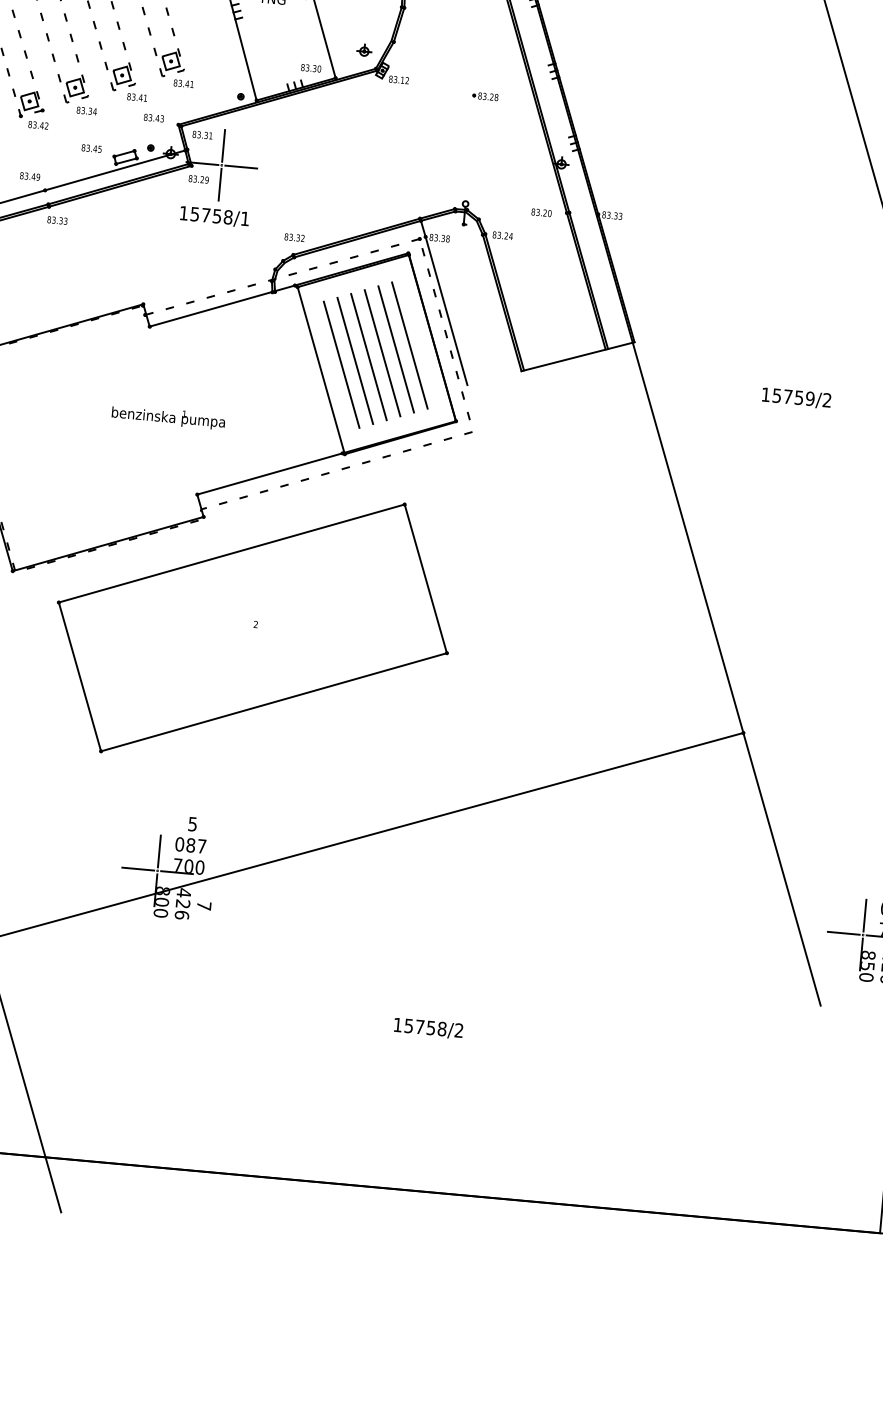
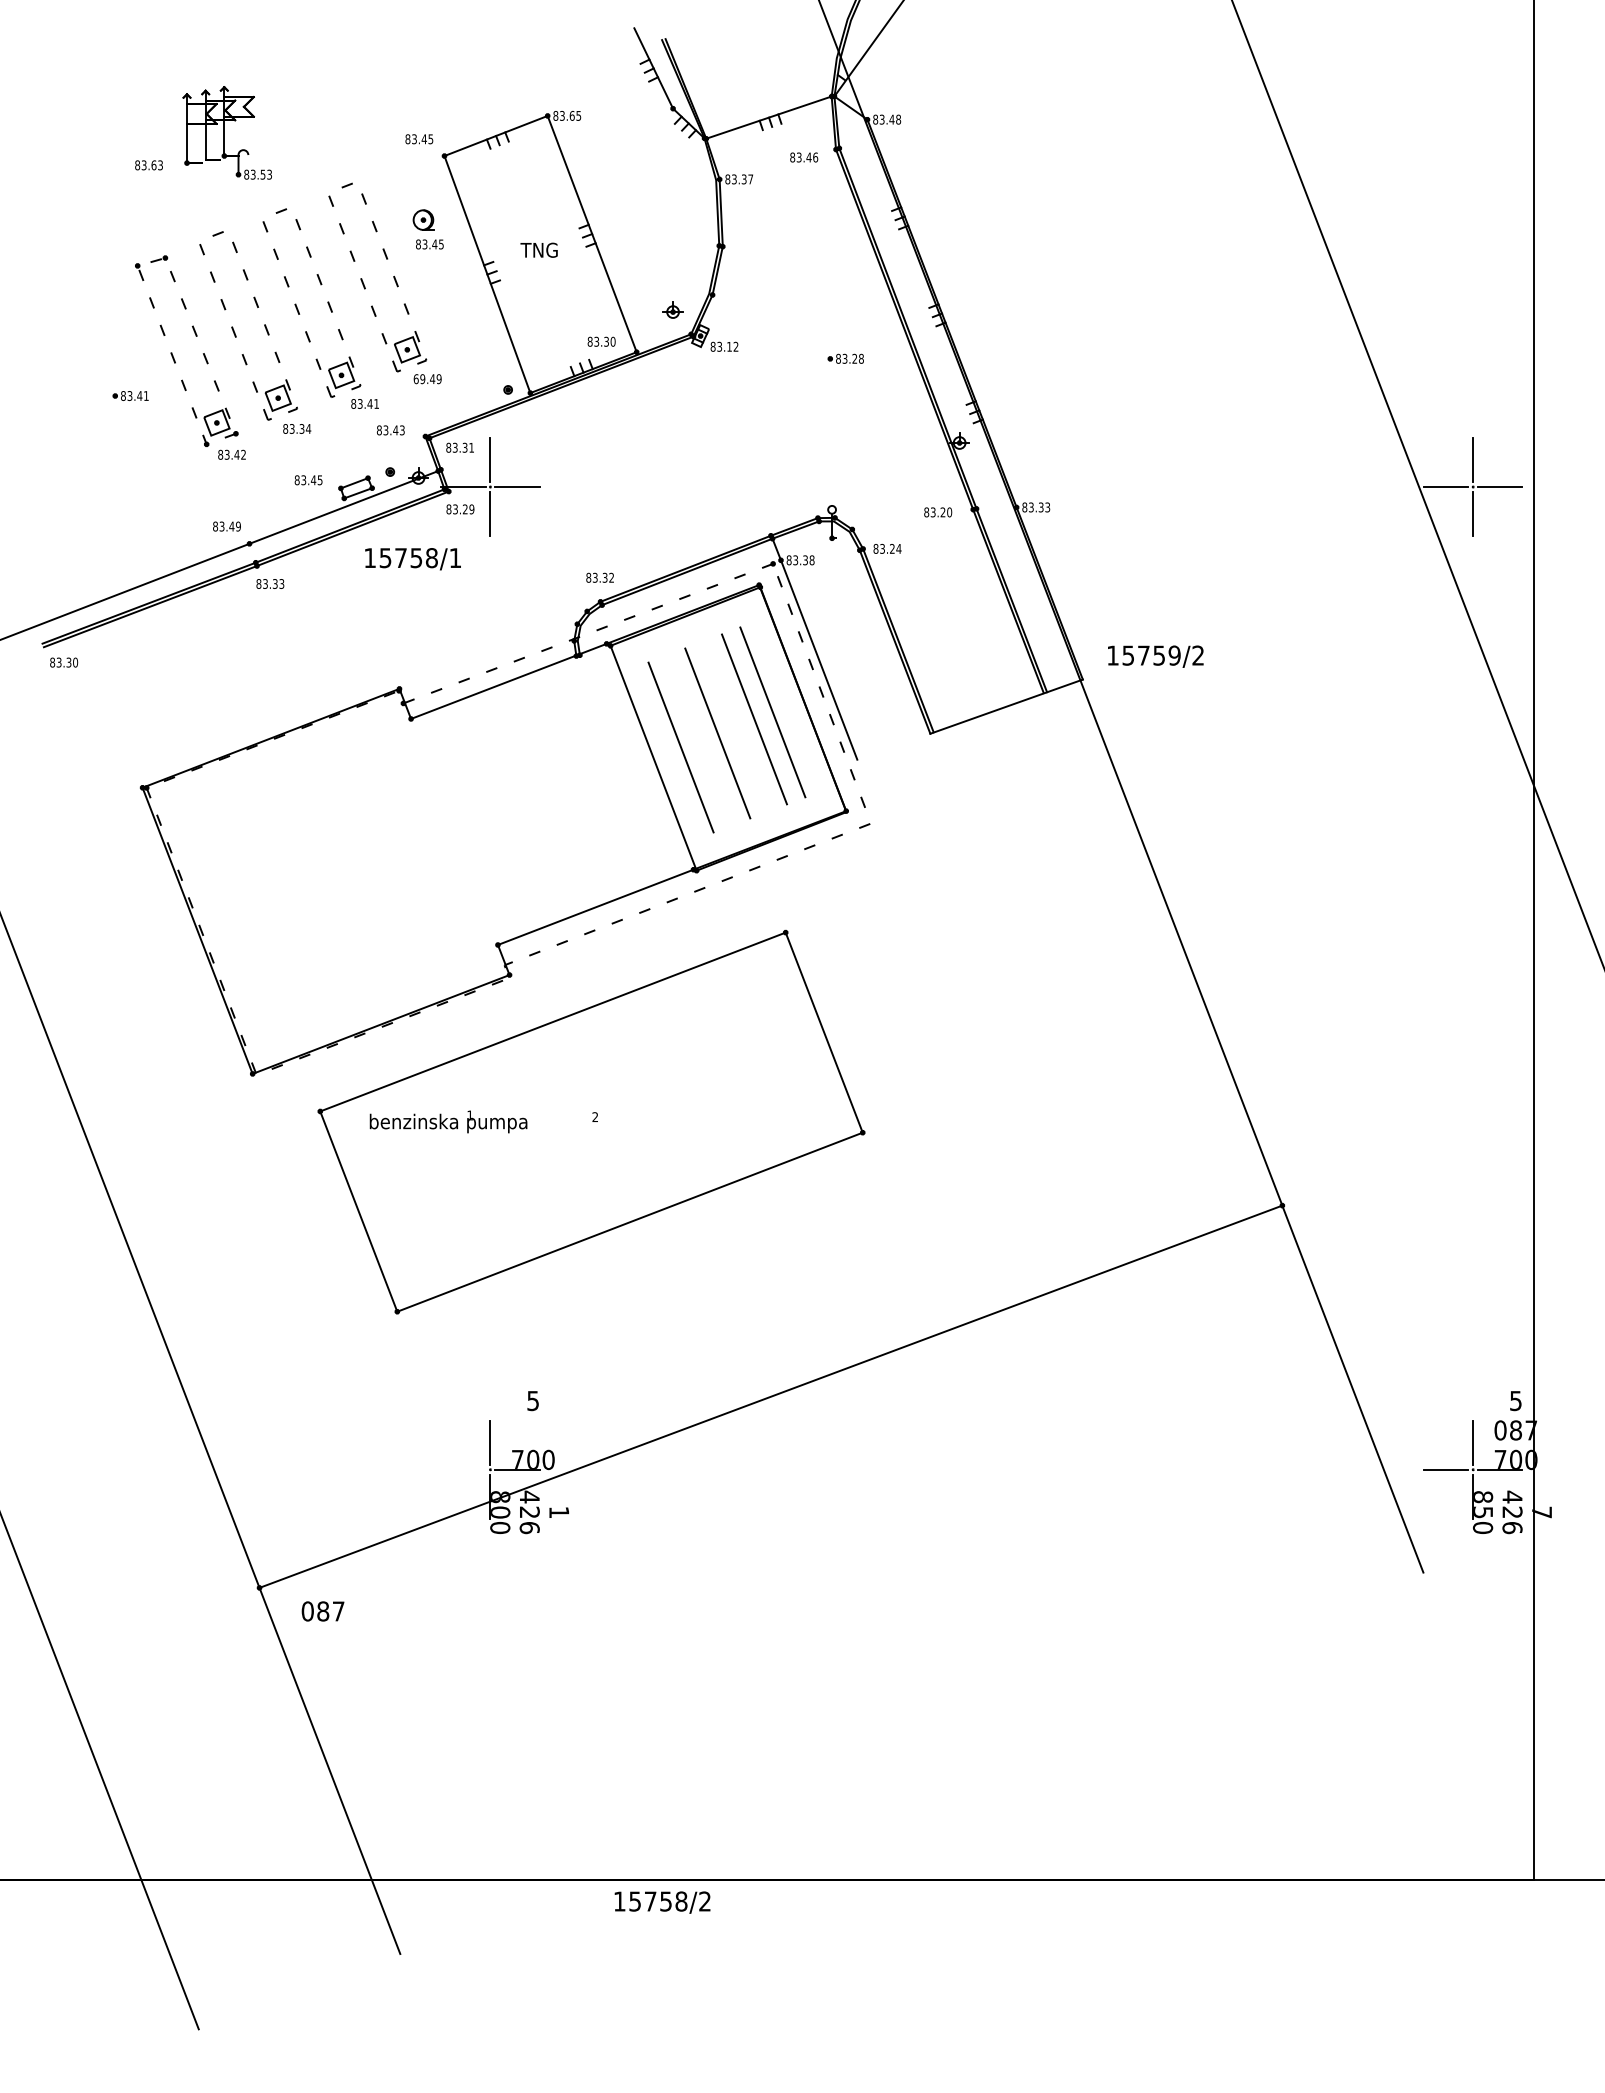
text: (183, 84) -> (427, 379), 83.41 -> 69.49
text: (214, 217) -> (412, 559), moved
line: (382, 353) -> (735, 726), removed
line: (354, 360) -> (698, 740), removed
text: (796, 398) -> (1155, 656), moved
text: (168, 417) -> (448, 1121), moved
text: (190, 845) -> (322, 1611), moved
line: (138, 868) -> (463, 1469), removed
text: (204, 906) -> (559, 1512), 7 -> 1
text: (428, 1028) -> (662, 1902), moved

